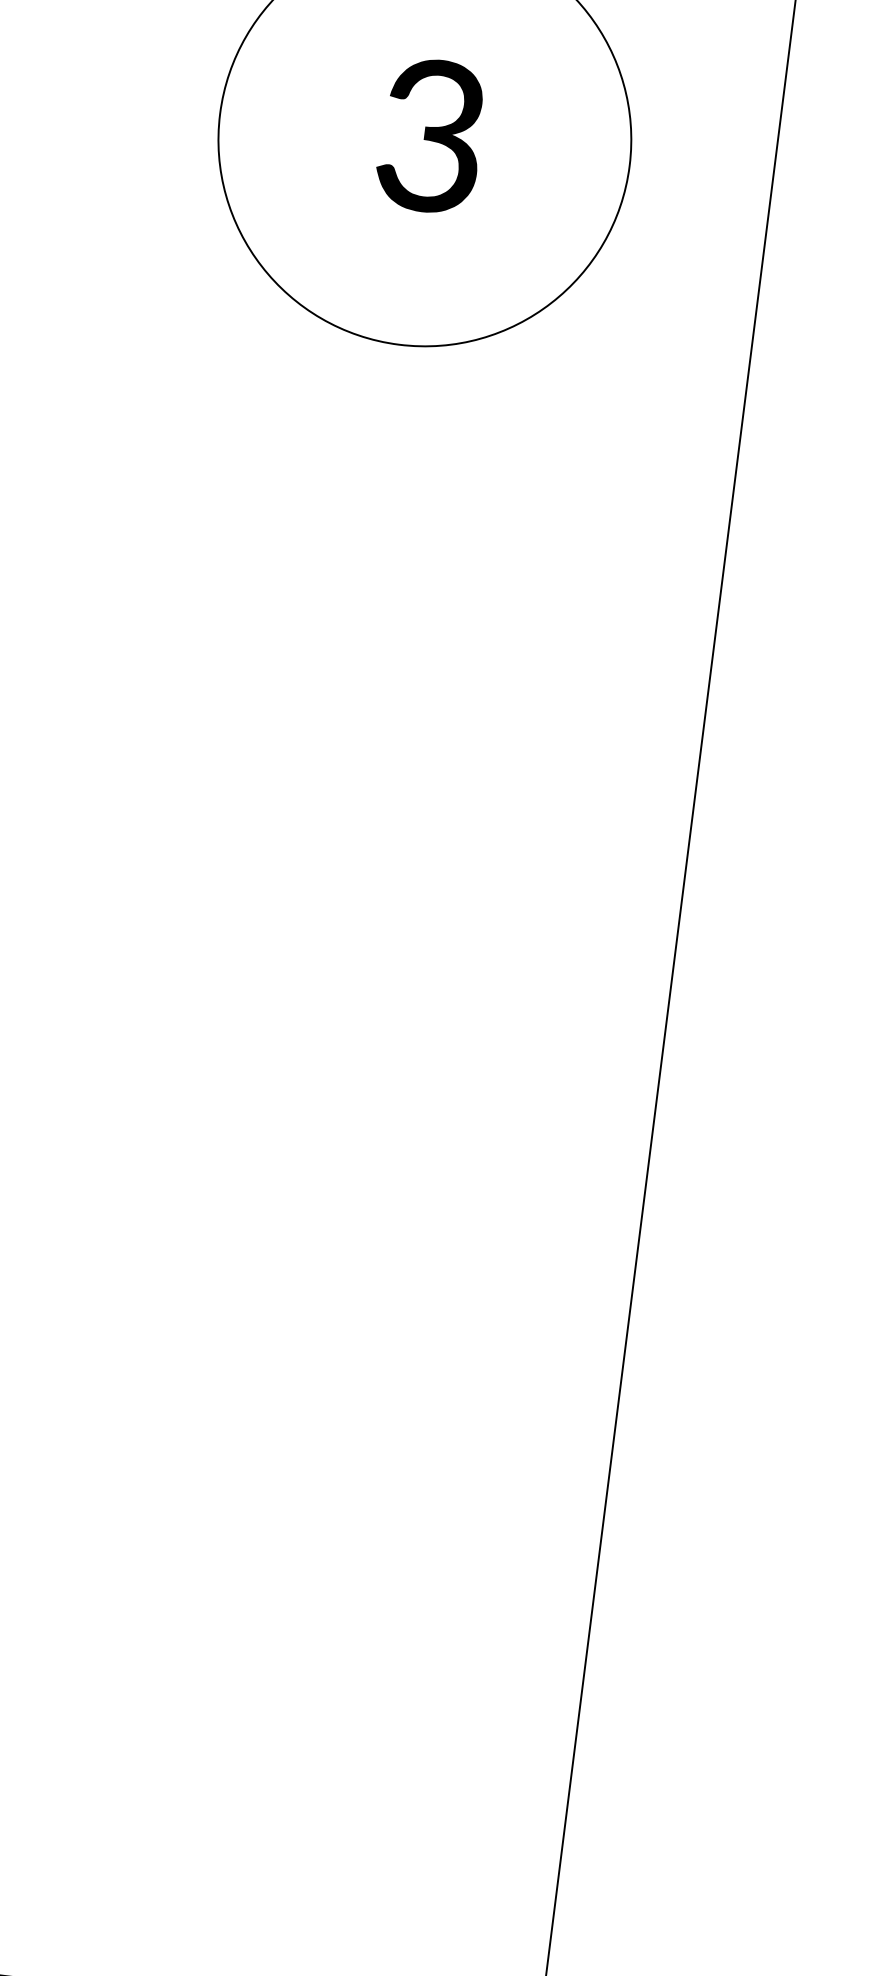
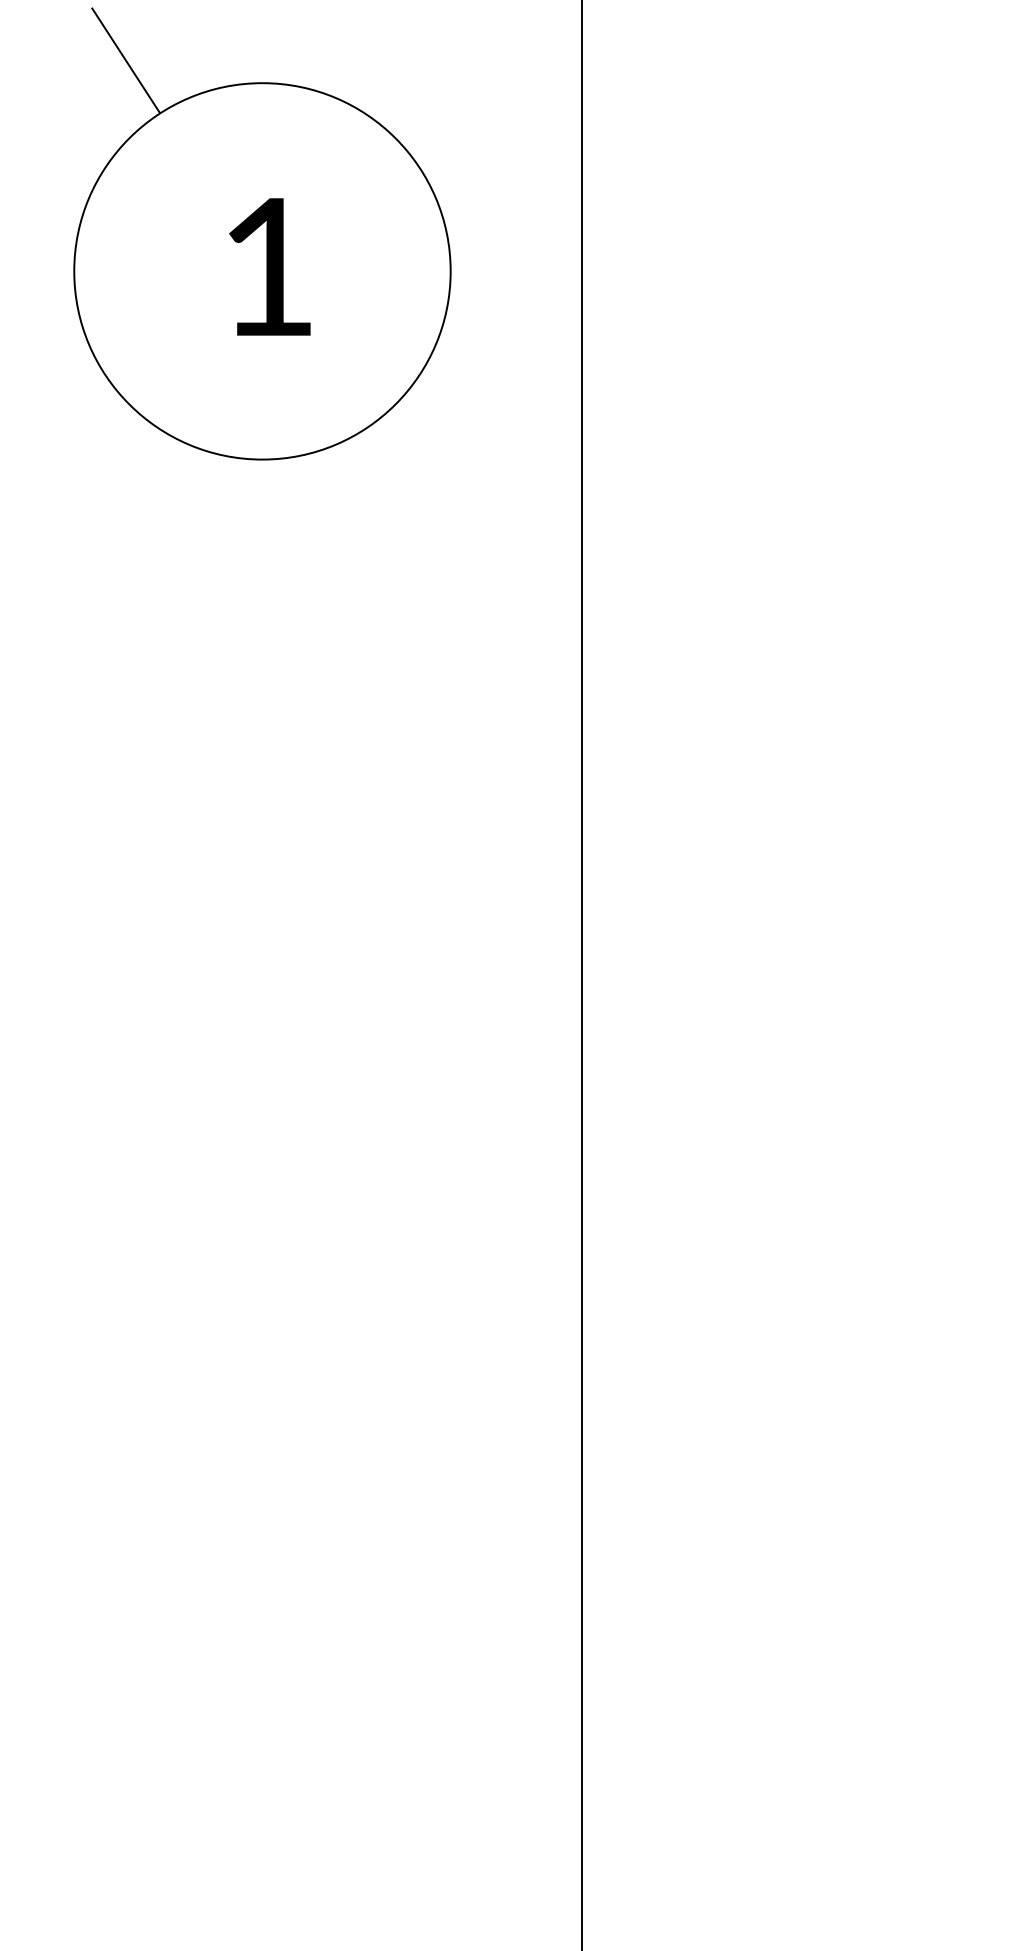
text: (430, 136) -> (267, 267), 3 -> 1

